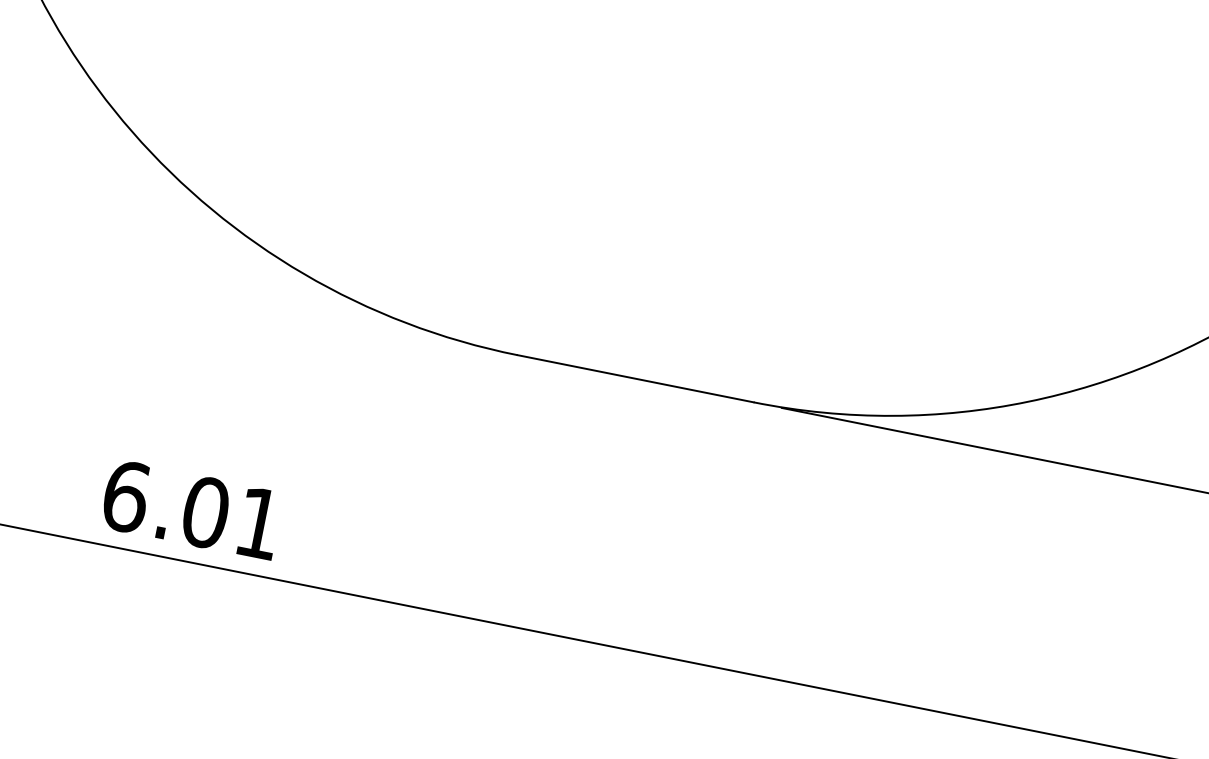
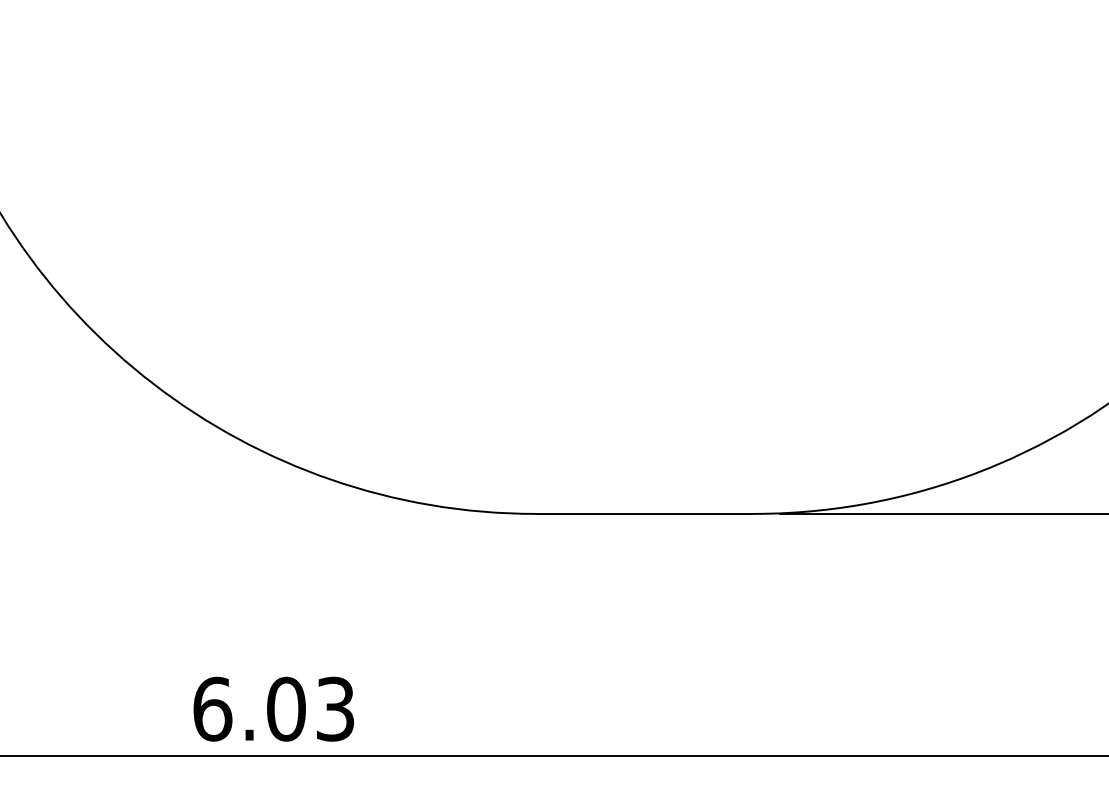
text: (259, 522) -> (335, 708), 6.01 -> 6.03

